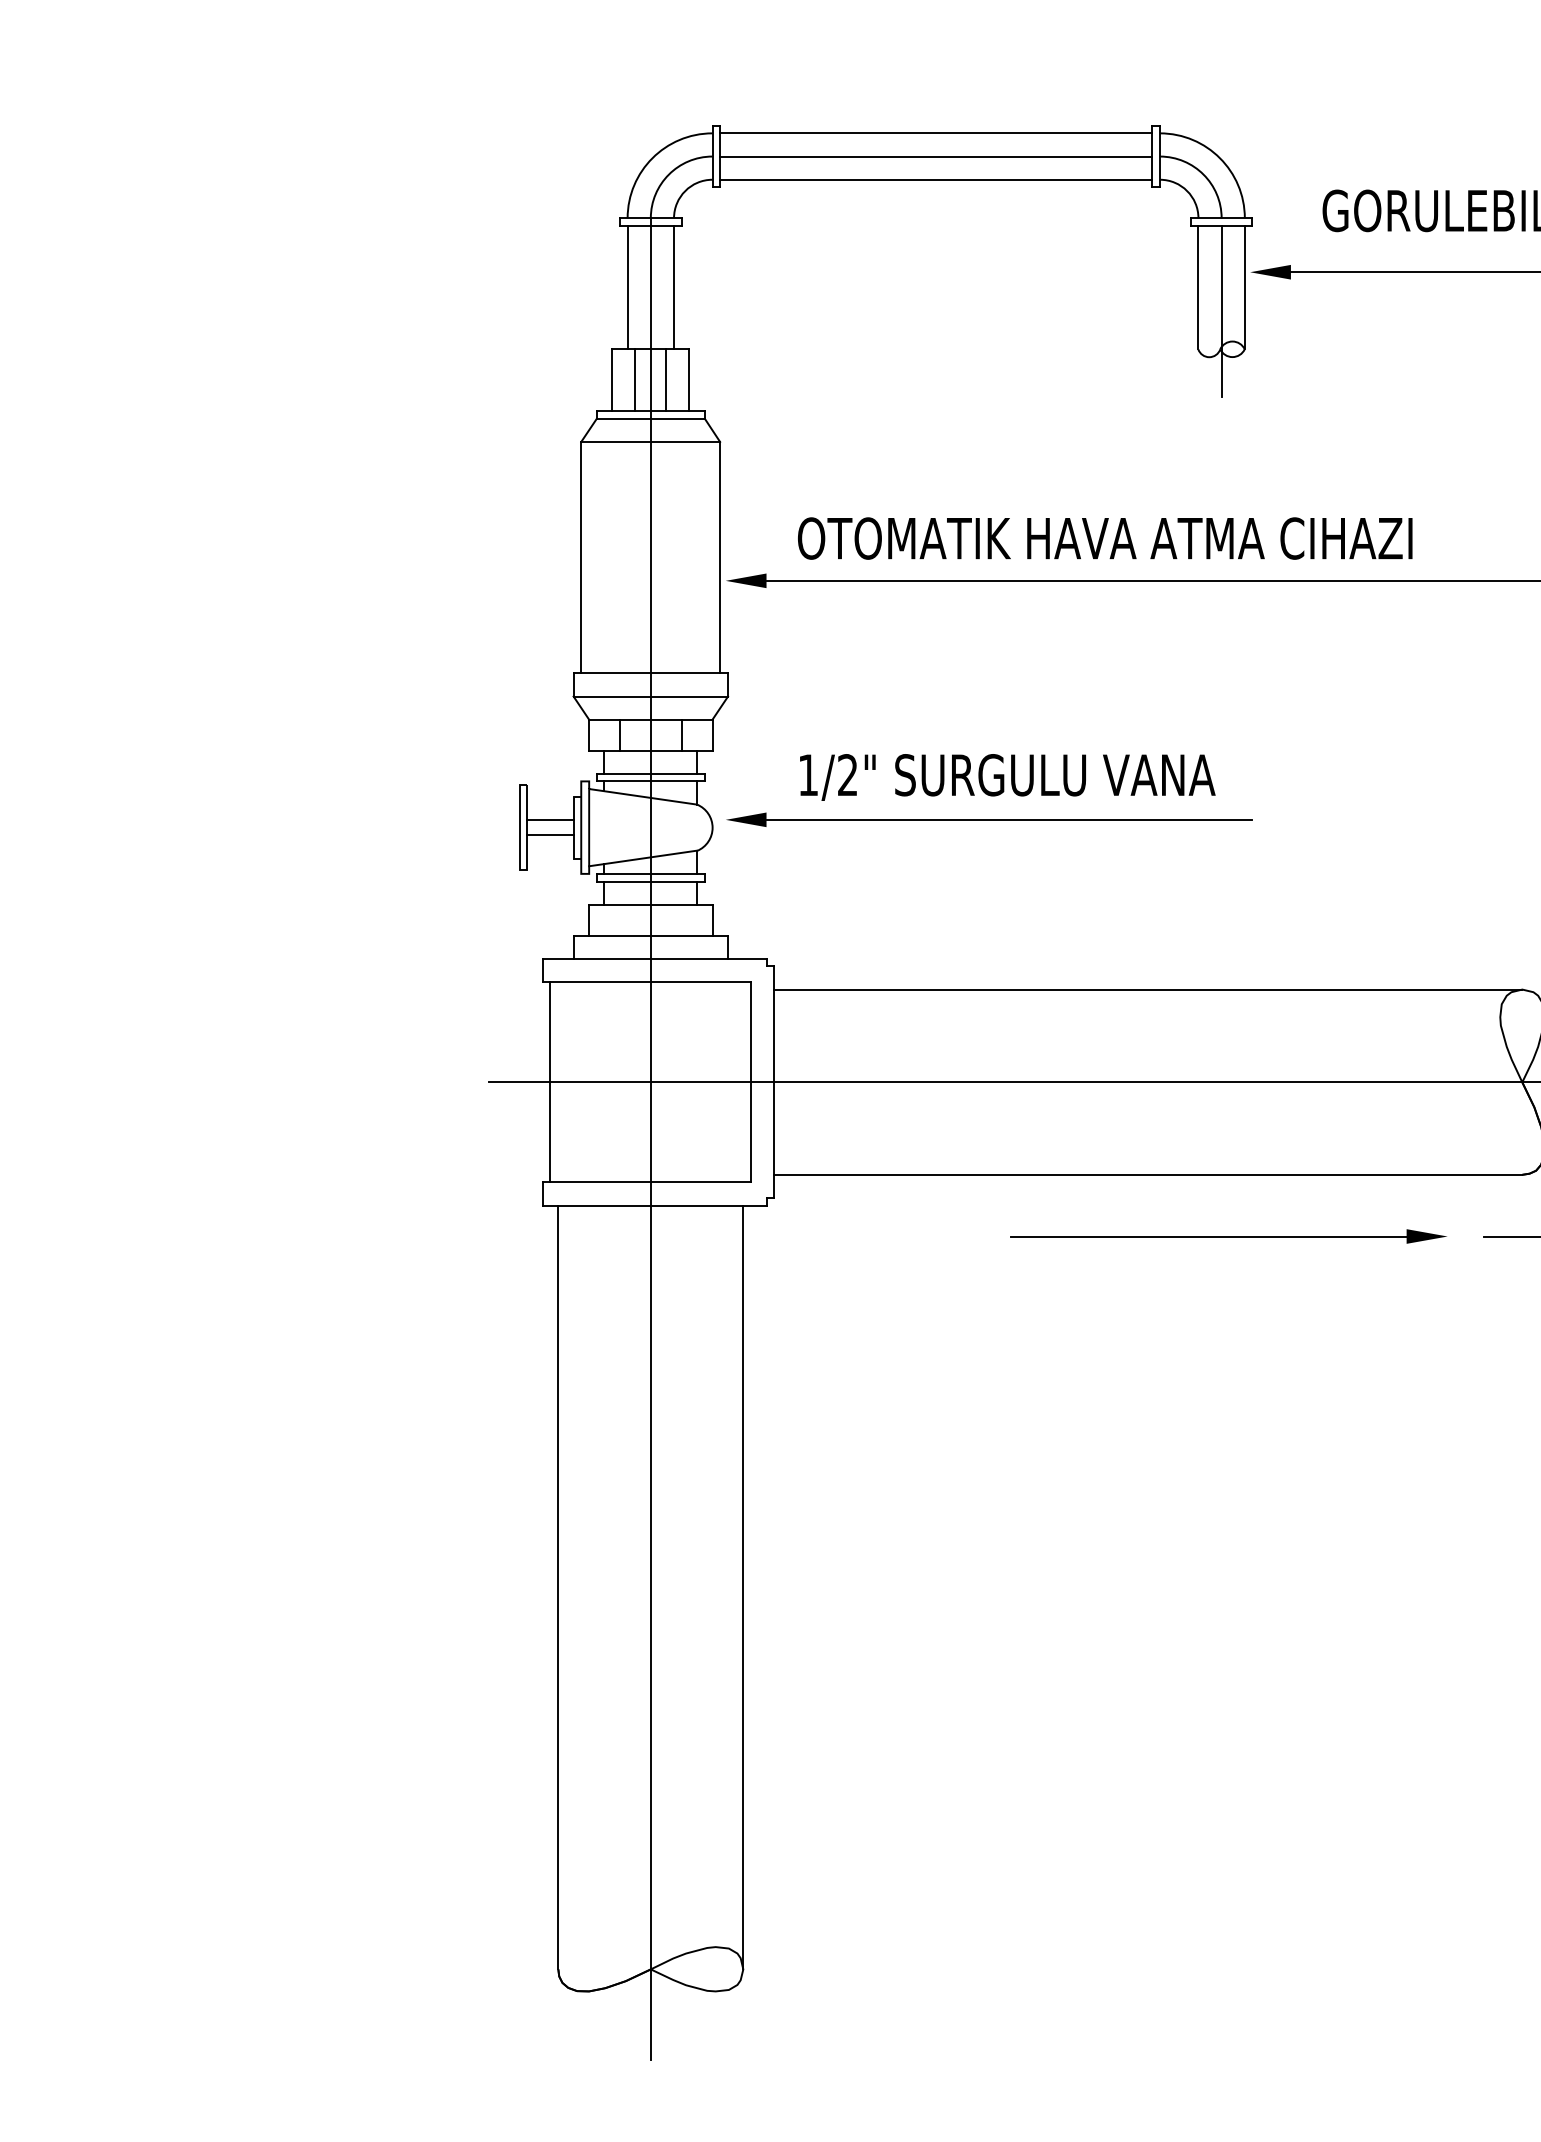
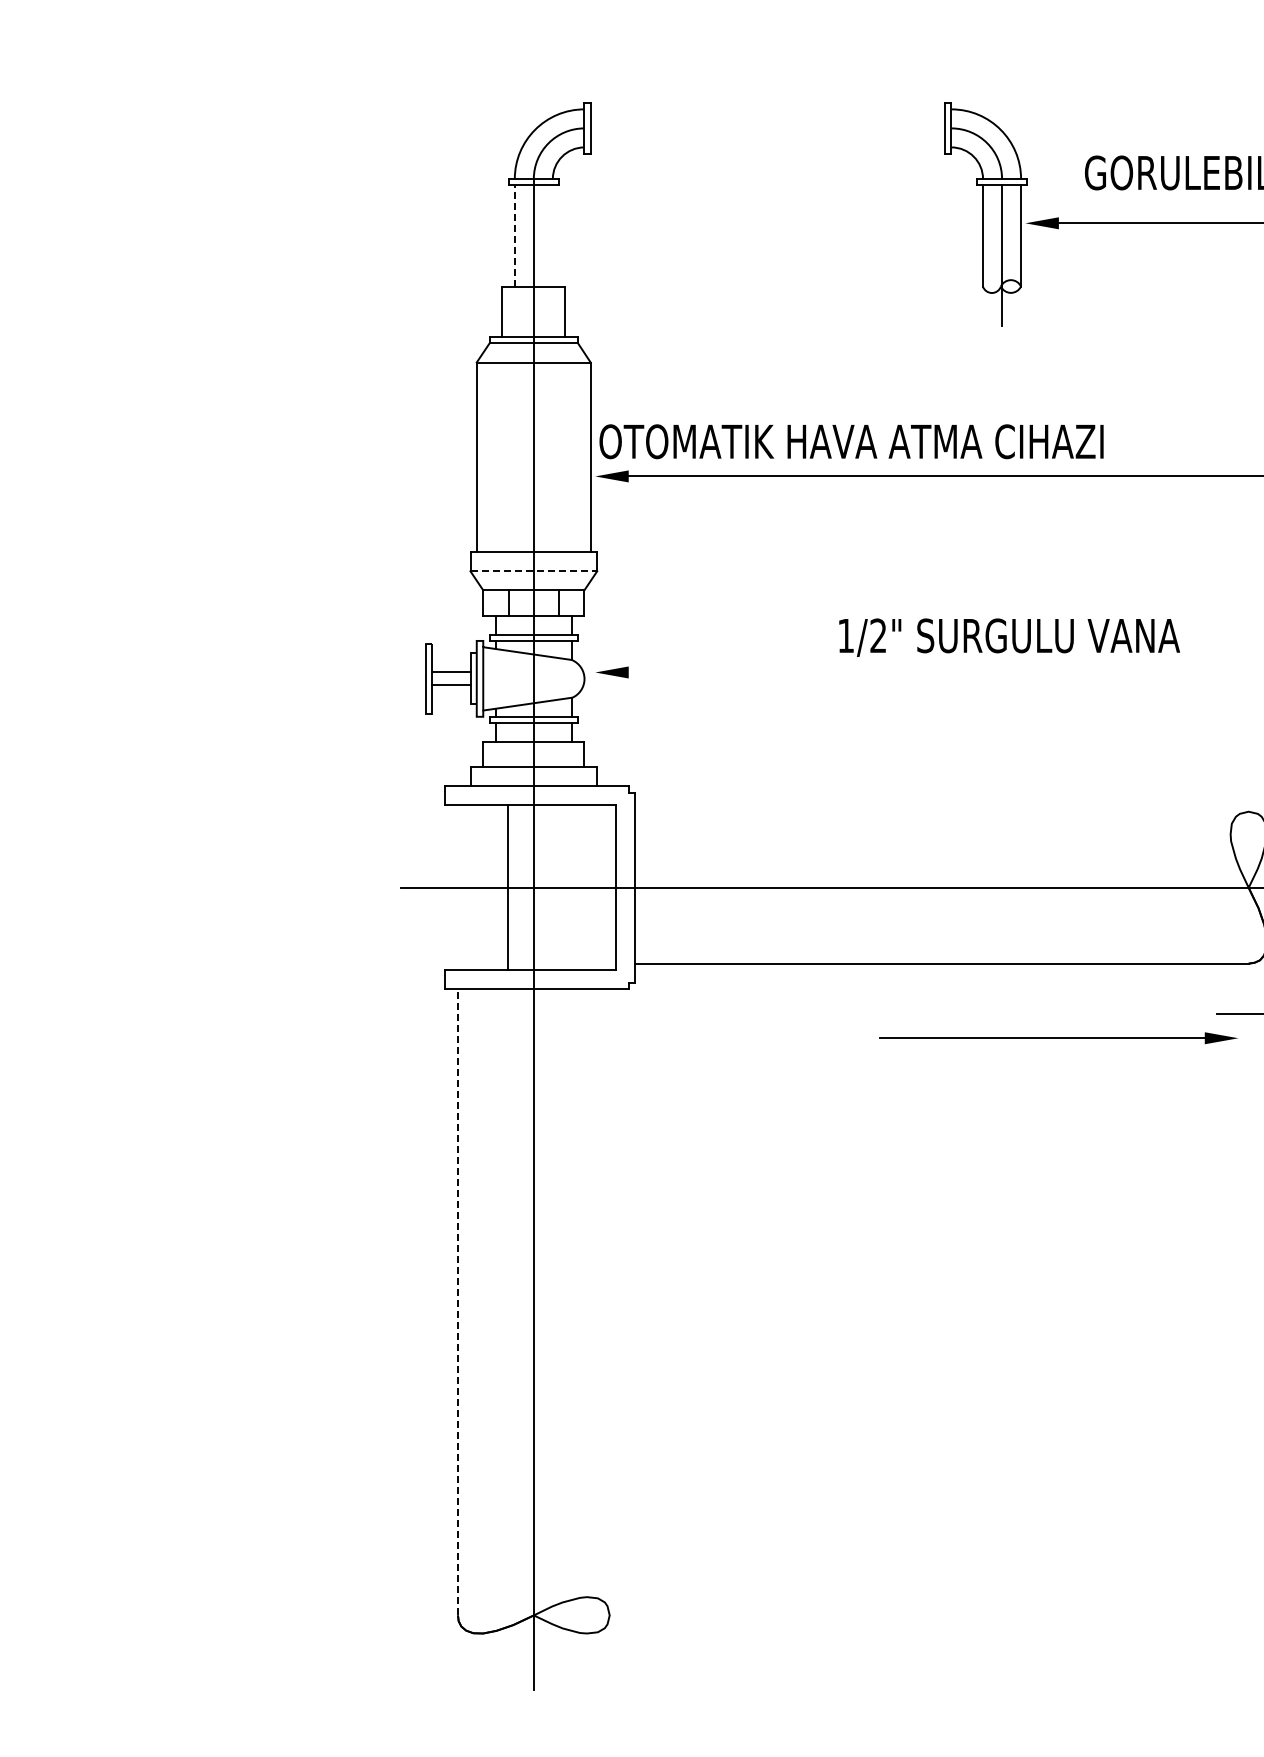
line: (935, 133) -> (767, 109), removed
line: (935, 156) -> (767, 128), removed
line: (935, 179) -> (767, 147), removed
line: (627, 287) -> (514, 235), solid -> dashed
line: (673, 287) -> (552, 235), removed
line: (635, 379) -> (521, 311), removed
line: (666, 379) -> (546, 311), removed
text: (1105, 538) -> (851, 441), moved
line: (651, 696) -> (534, 571), solid -> dashed
text: (1007, 777) -> (1009, 637), moved
line: (1008, 819) -> (827, 672), removed
line: (1147, 989) -> (941, 811), removed
line: (550, 1081) -> (508, 887), moved
part: (1228, 1236) -> (1058, 1038), moved
line: (557, 1586) -> (457, 1301), solid -> dashed
line: (743, 1586) -> (609, 1301), removed

